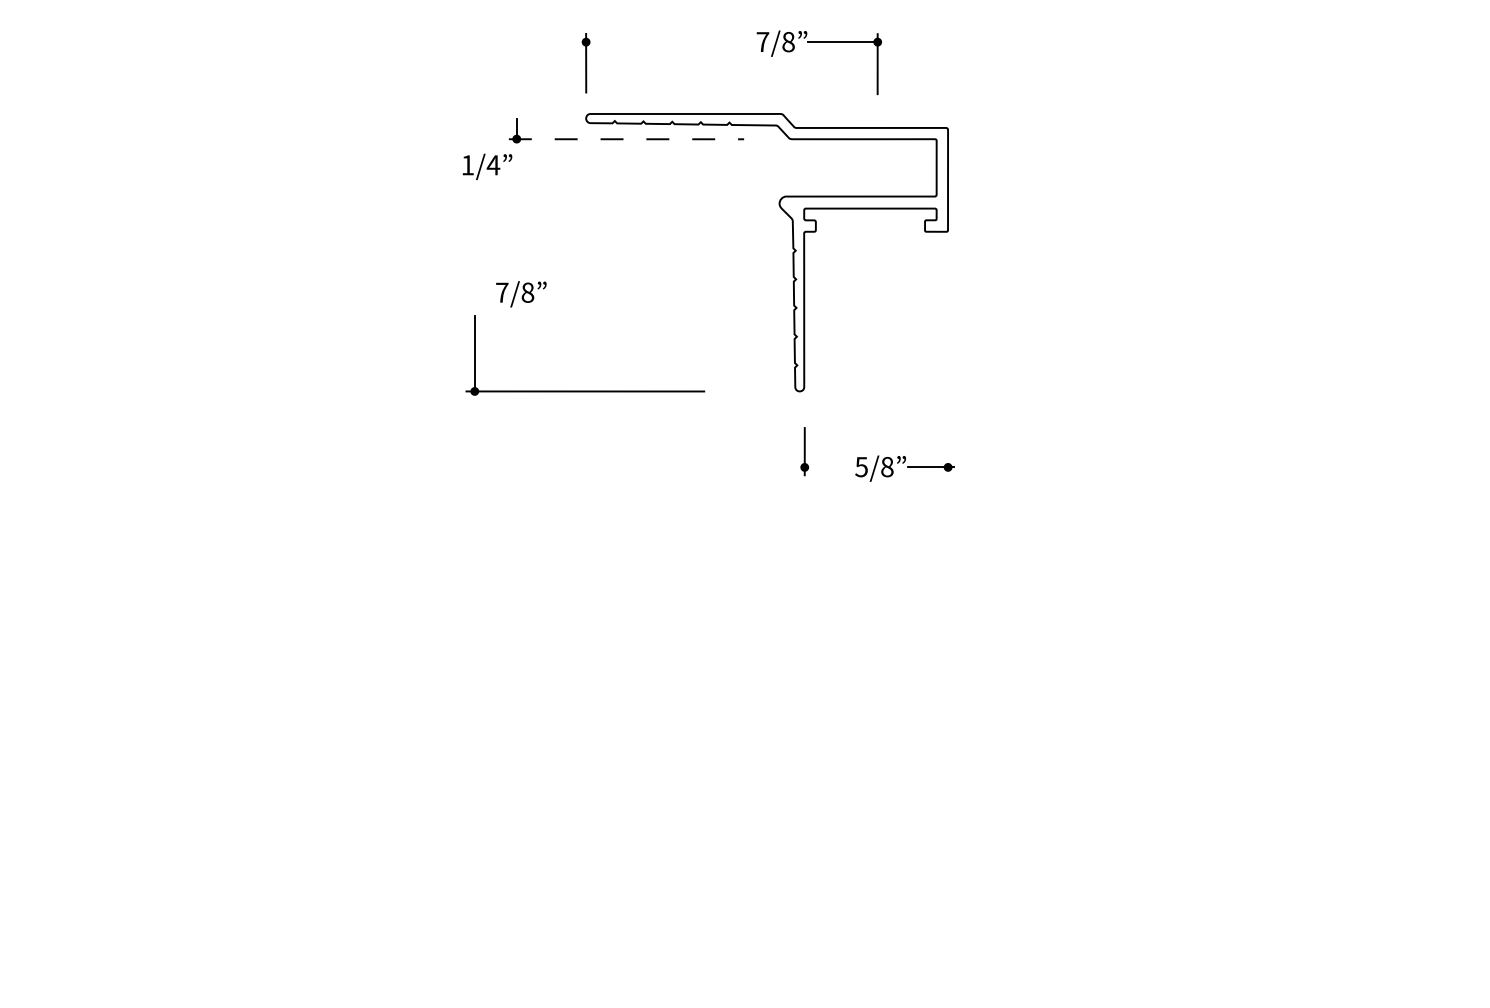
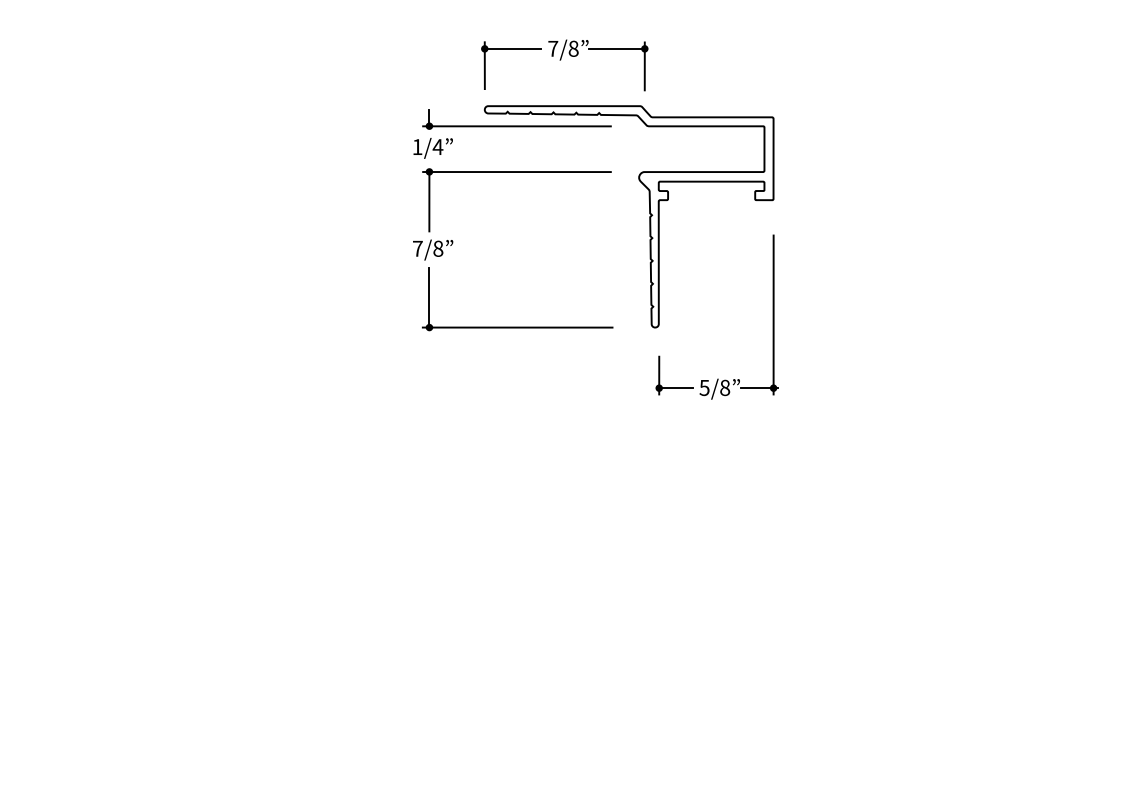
line: (621, 42) -> (513, 49), added
part: (818, 42) -> (597, 49), moved
line: (626, 139) -> (516, 126), dashed -> solid
text: (487, 166) -> (433, 148), moved
part: (626, 197) -> (516, 172), added
line: (948, 375) -> (773, 314), added
part: (585, 390) -> (517, 326), moved
line: (825, 467) -> (675, 388), added

